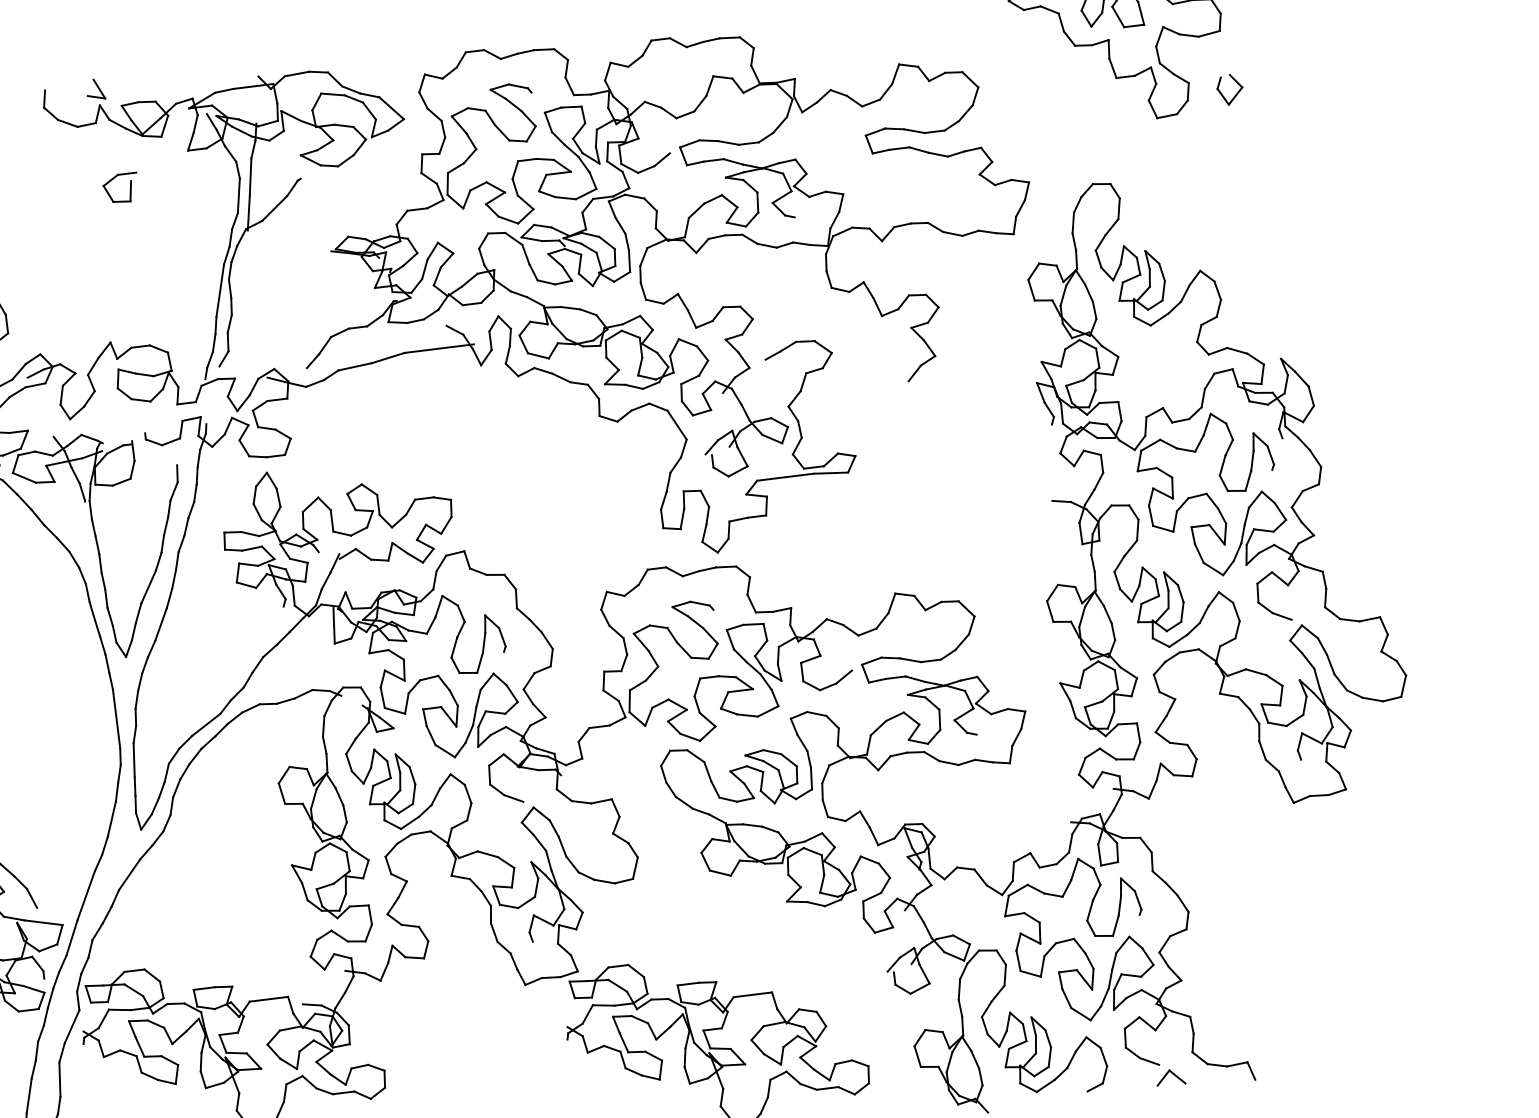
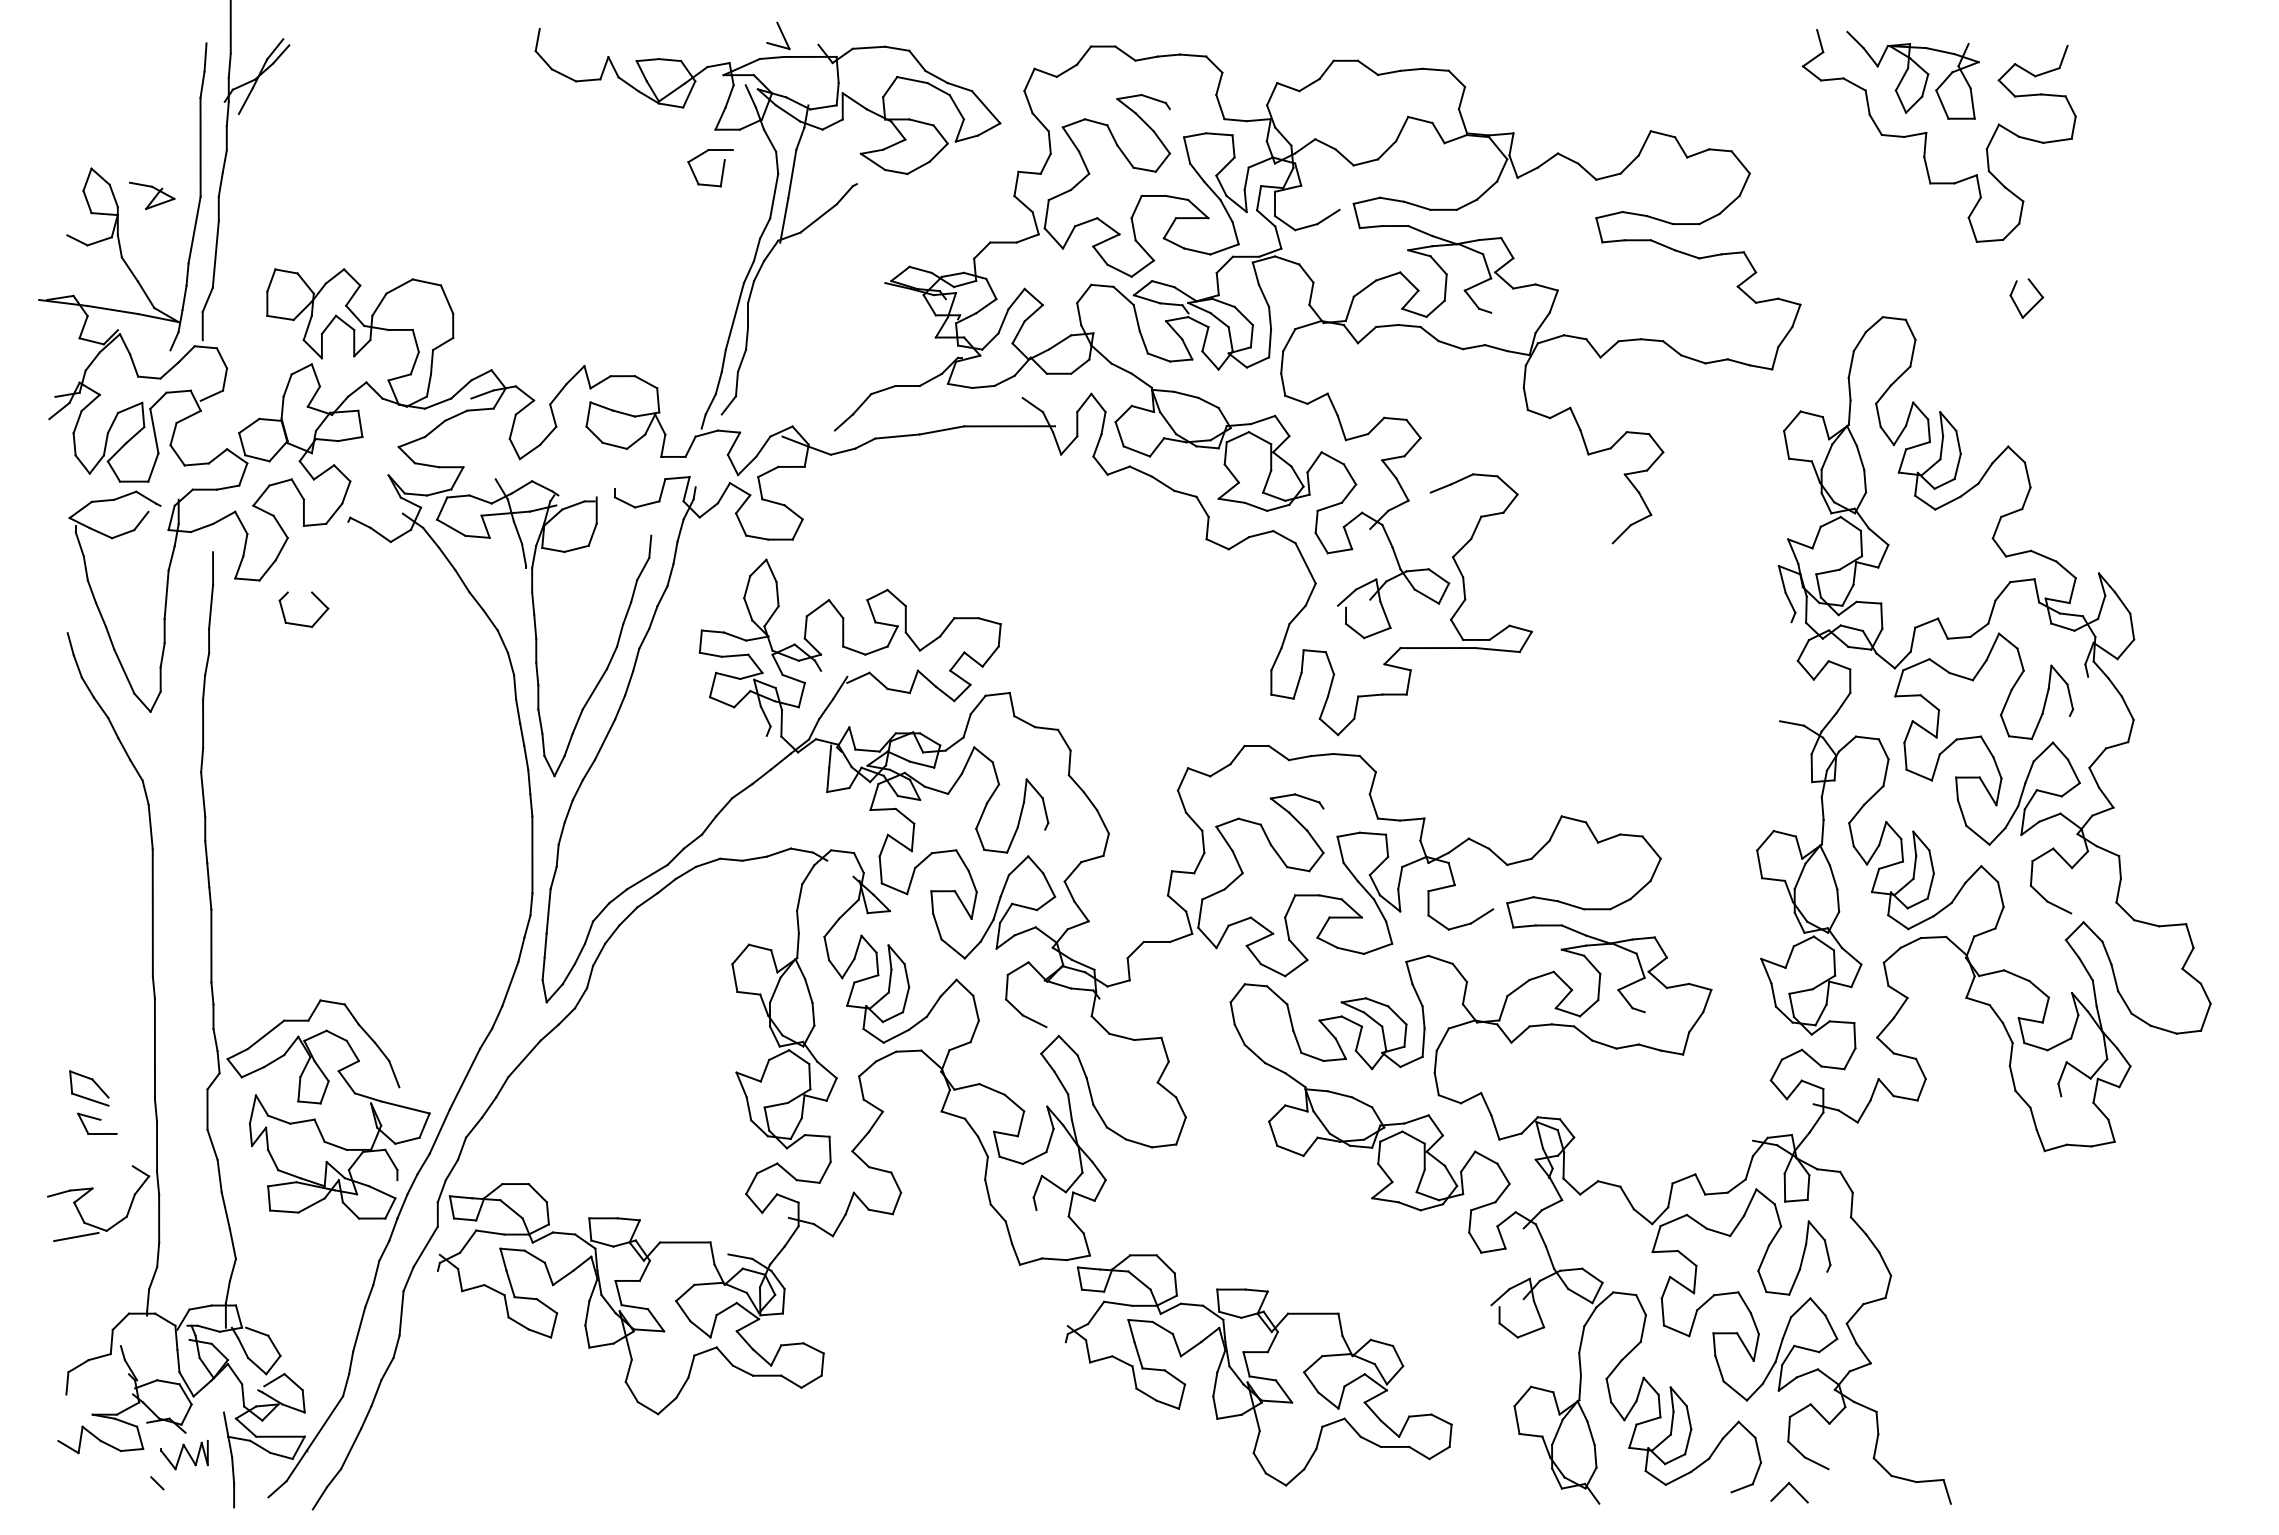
part: (95, 89) -> (778, 35), moved
part: (1235, 94) -> (2033, 305), moved
part: (130, 187) -> (722, 168), moved
part: (1170, 1077) -> (1789, 1492), moved

